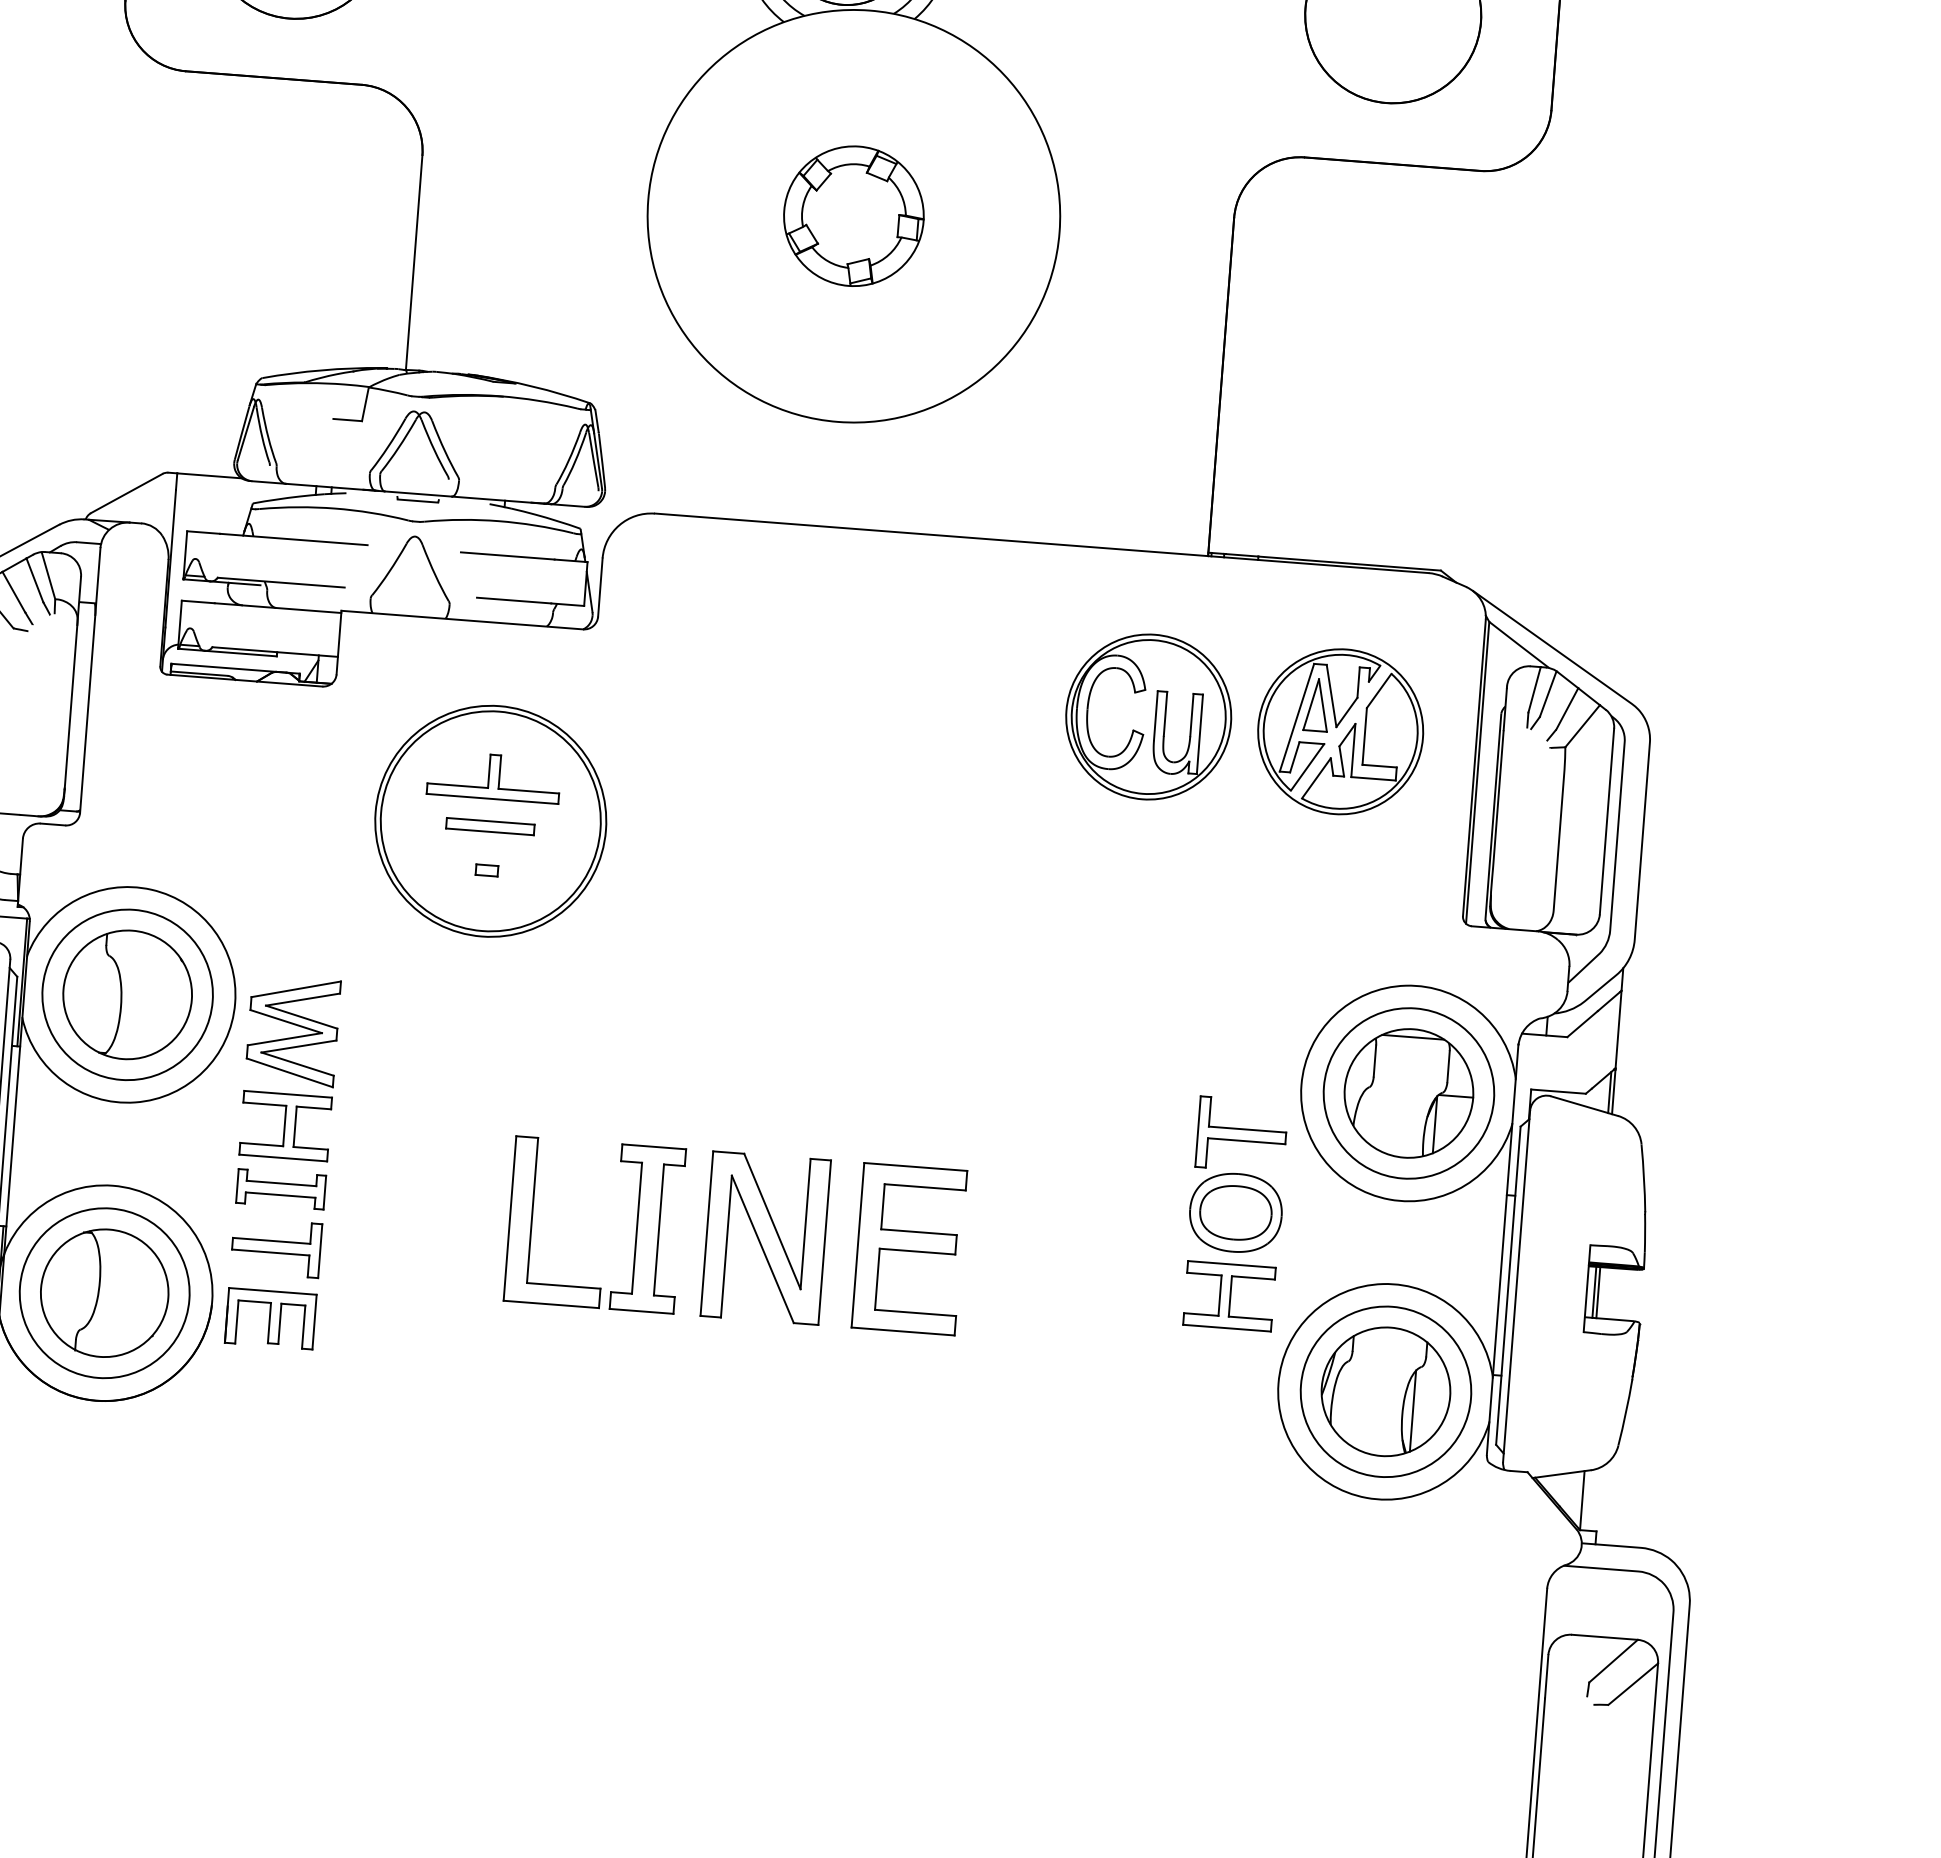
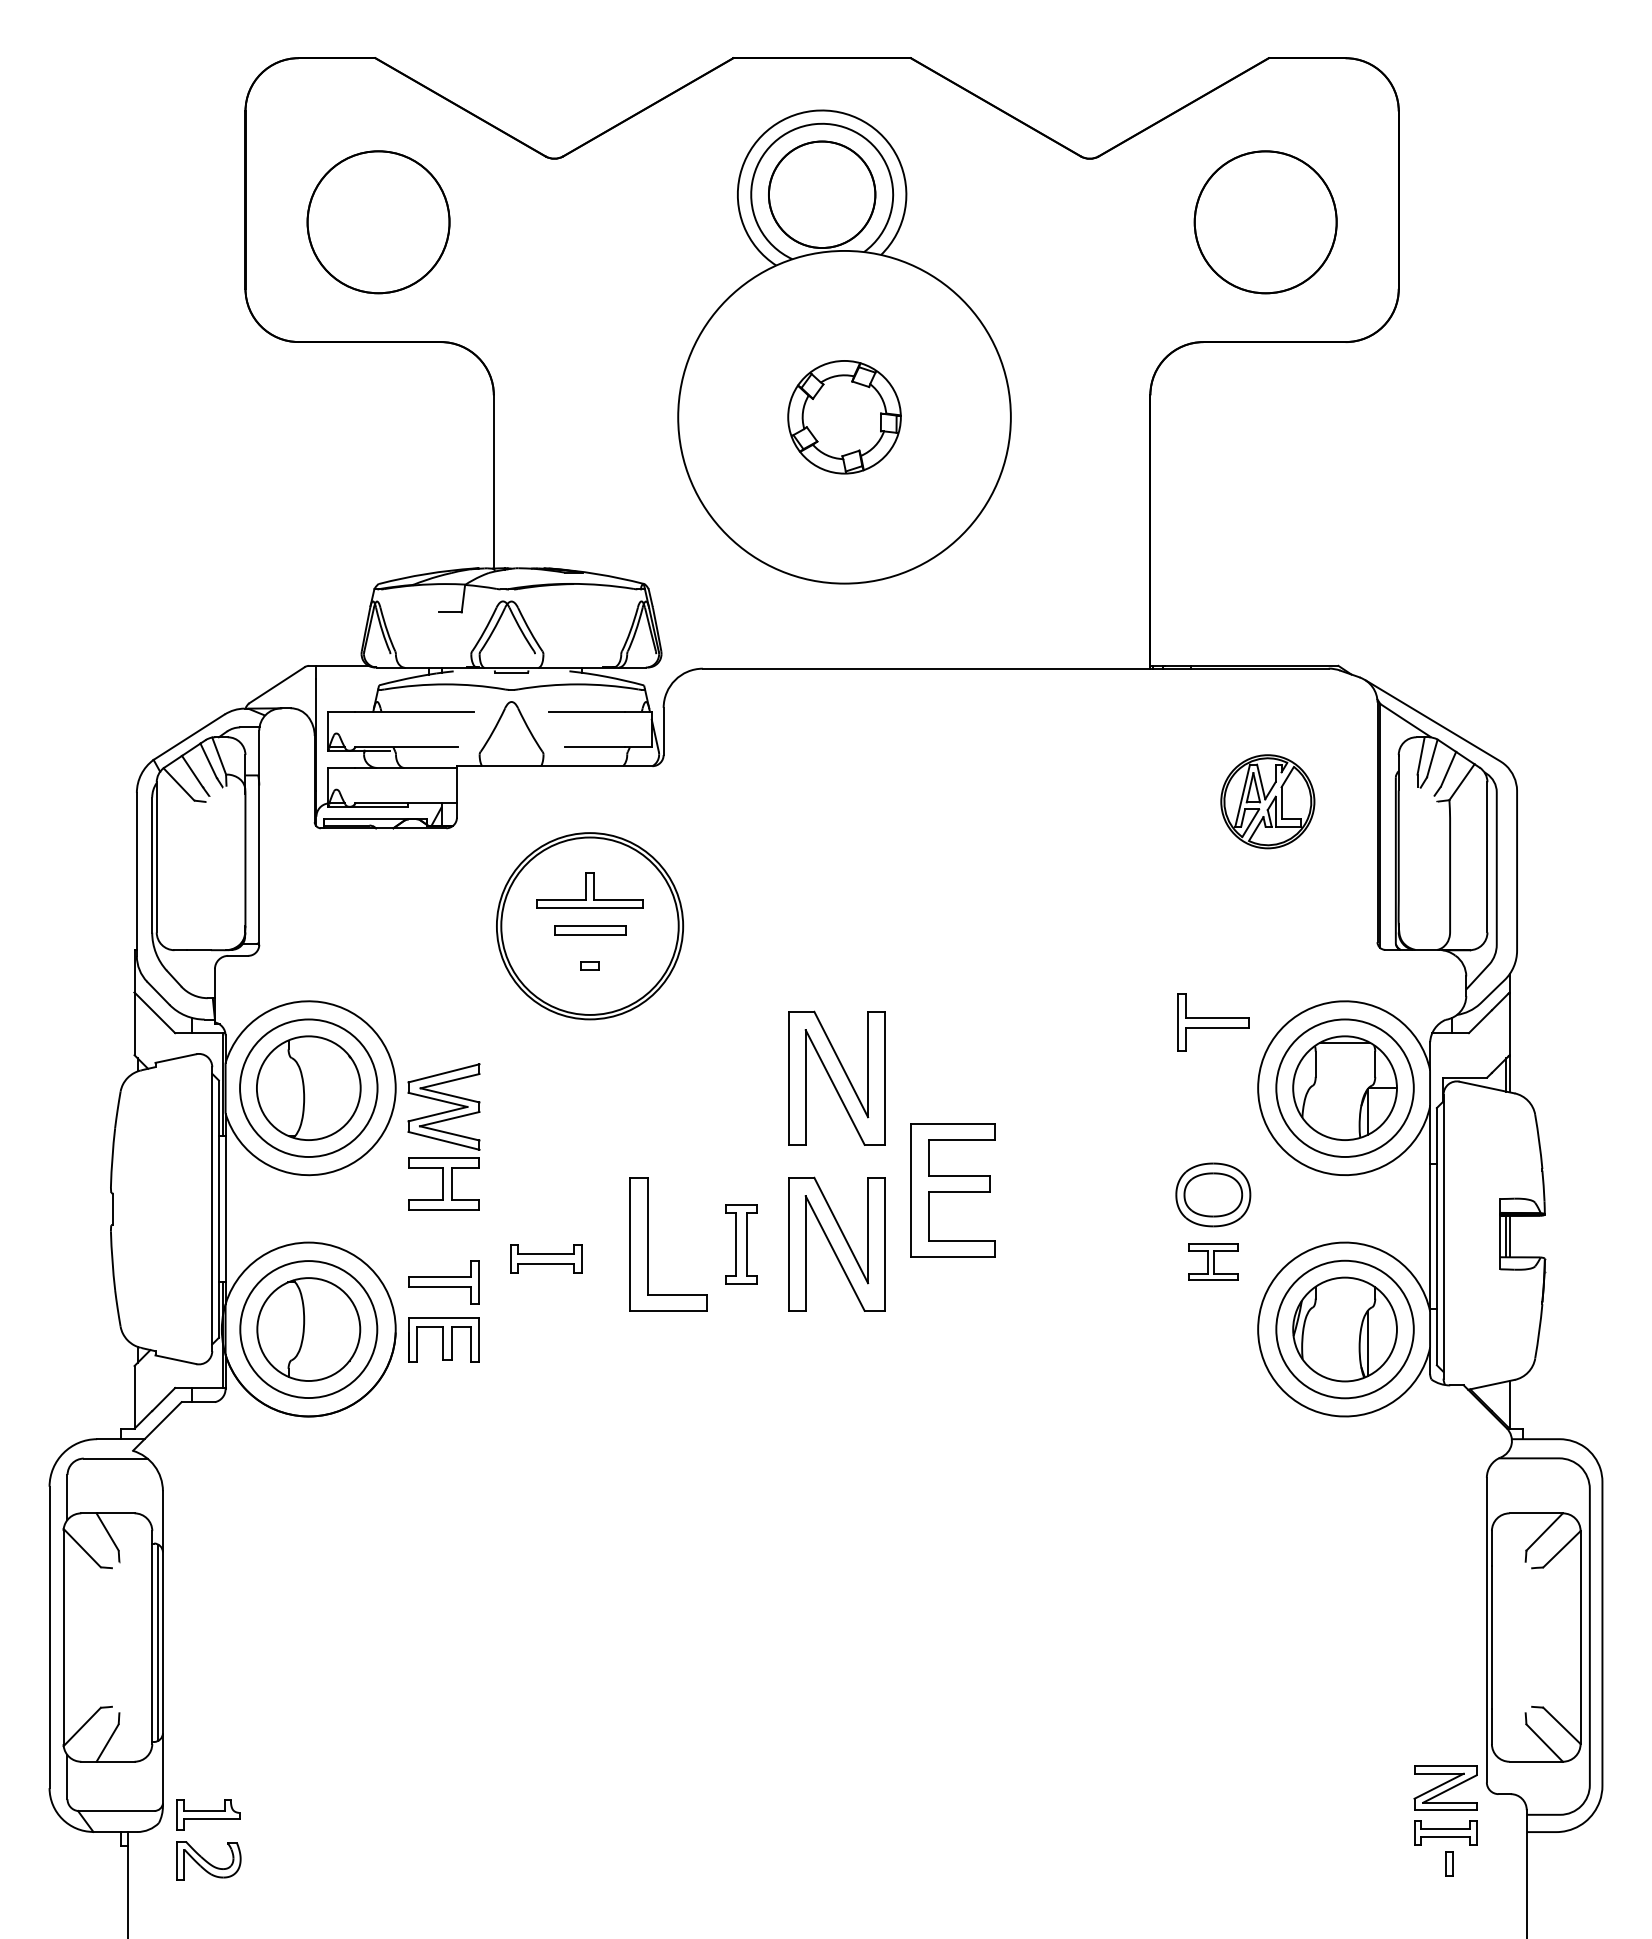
part: (1148, 716) -> (1112, 801), removed
part: (1340, 731) -> (1267, 801), size x0.7
part: (781, 1031) -> (836, 1077), added
part: (1242, 1134) -> (1213, 1022), moved
part: (281, 1188) -> (546, 1258), moved
part: (647, 1229) -> (741, 1244), size x0.6
part: (908, 1249) -> (952, 1190), moved
part: (1229, 1296) -> (1213, 1262), size x0.7

